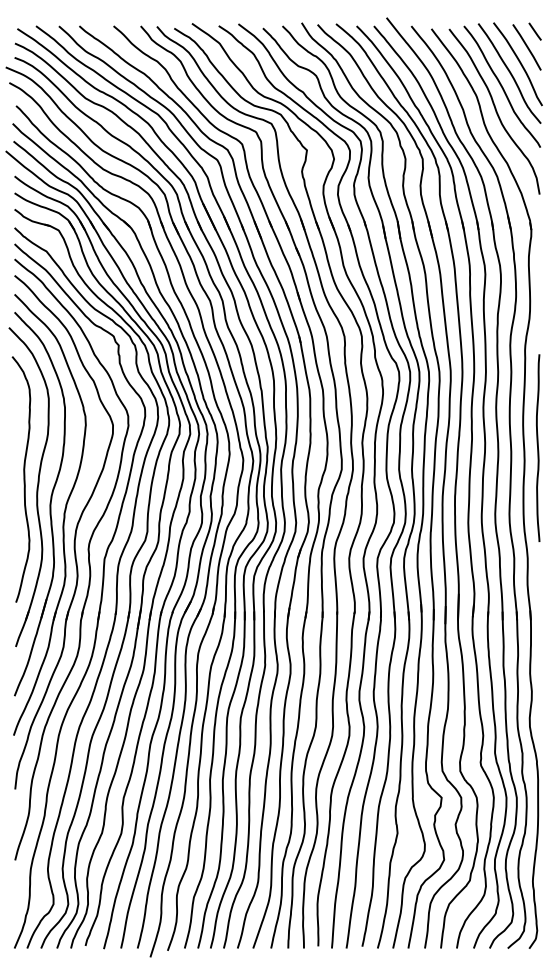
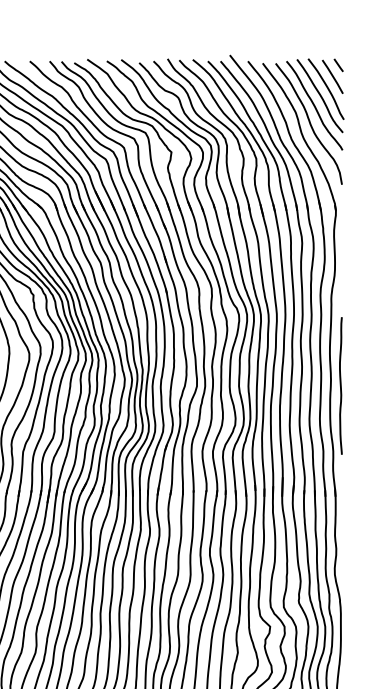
curve: (538, 447) -> (341, 385), moved

